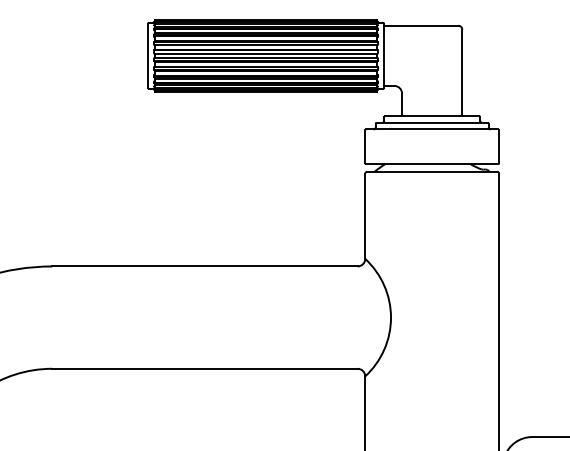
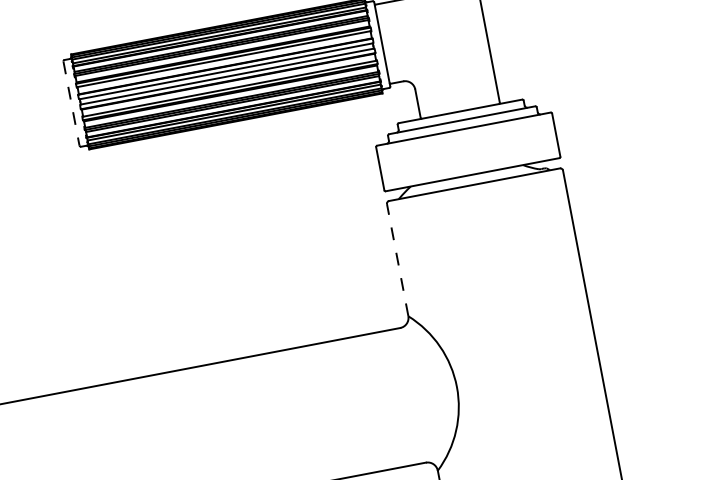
line: (147, 56) -> (71, 104), solid -> dashed
line: (365, 216) -> (397, 260), solid -> dashed

